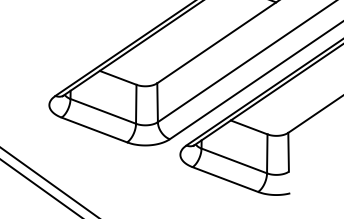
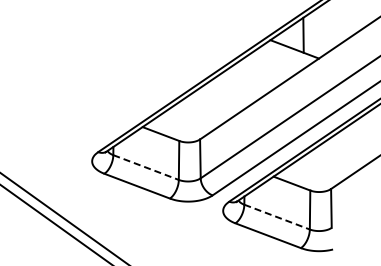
line: (103, 111) -> (146, 167), solid -> dashed
line: (234, 161) -> (277, 217), solid -> dashed

